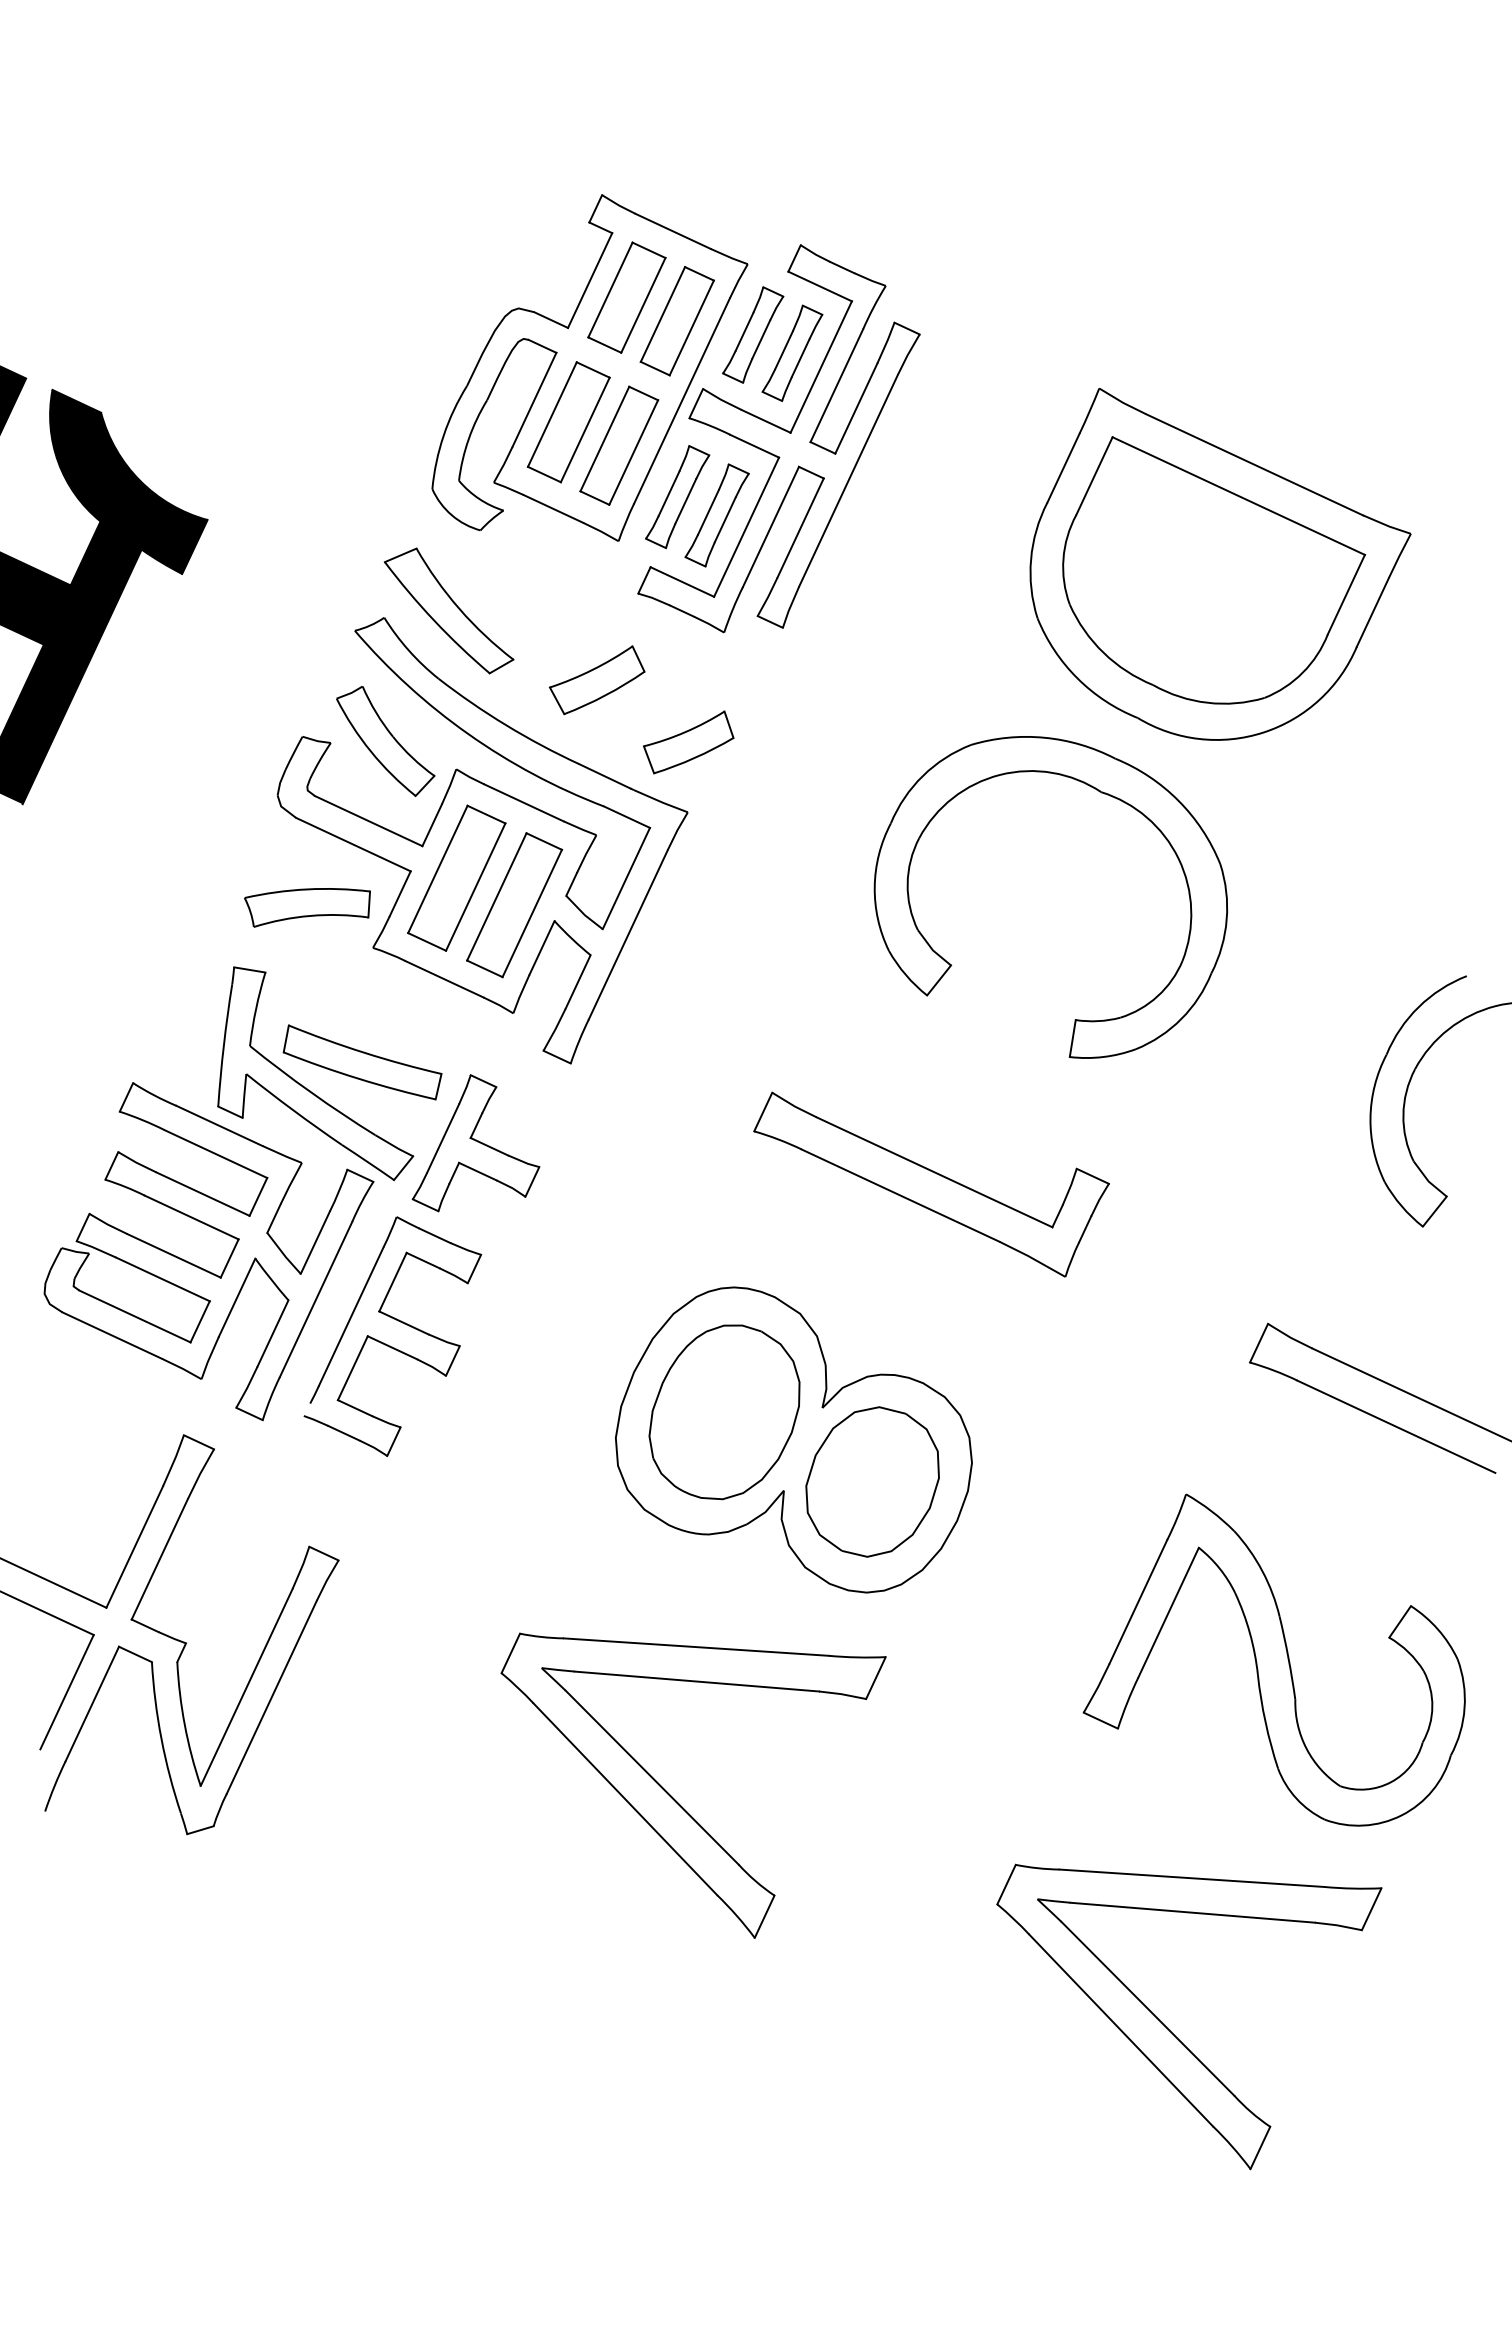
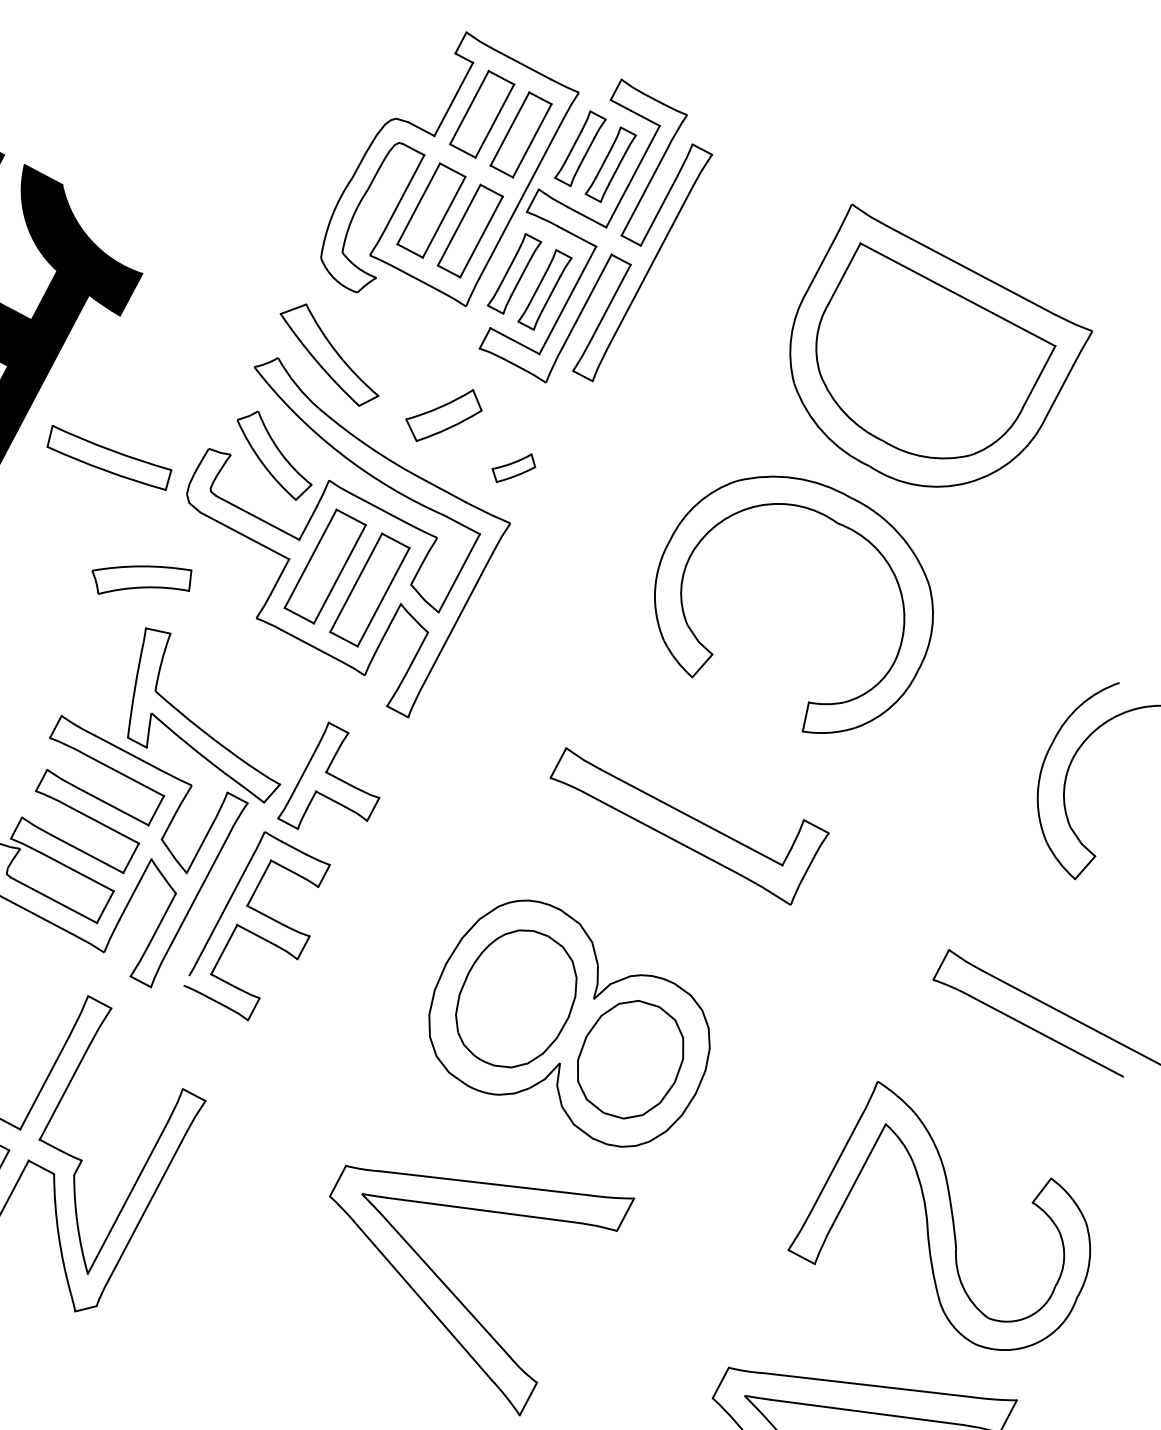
part: (688, 742) -> (513, 468), size x0.6
part: (307, 907) -> (141, 580), moved
part: (362, 1062) -> (109, 457), moved

